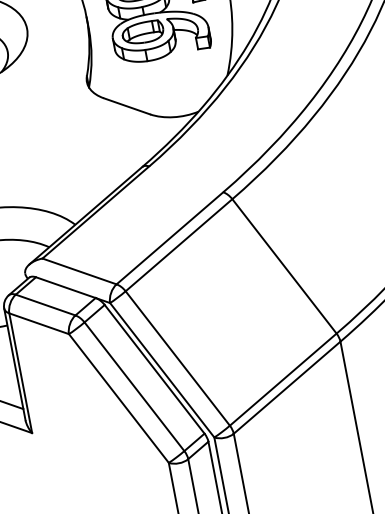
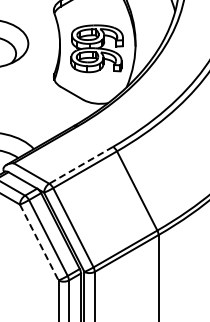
line: (170, 238) -> (81, 165), solid -> dashed
line: (119, 398) -> (39, 242), solid -> dashed

